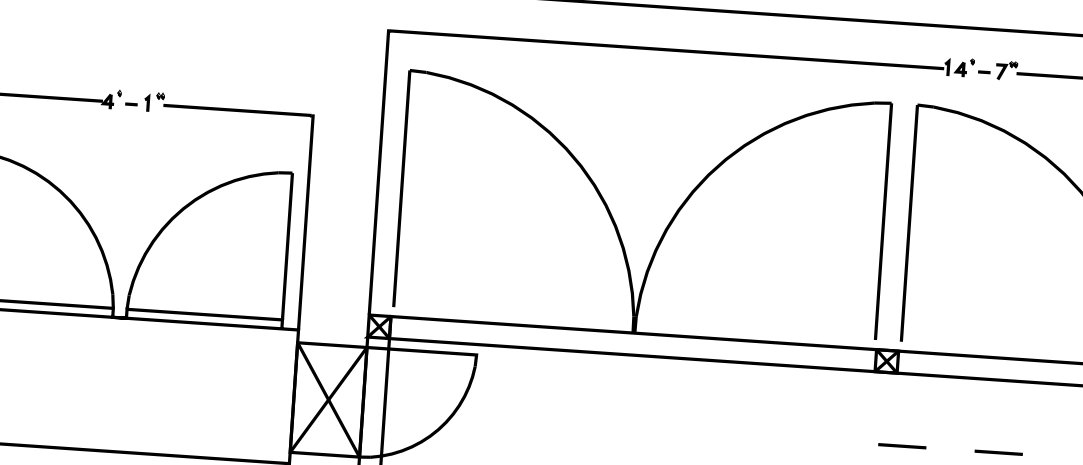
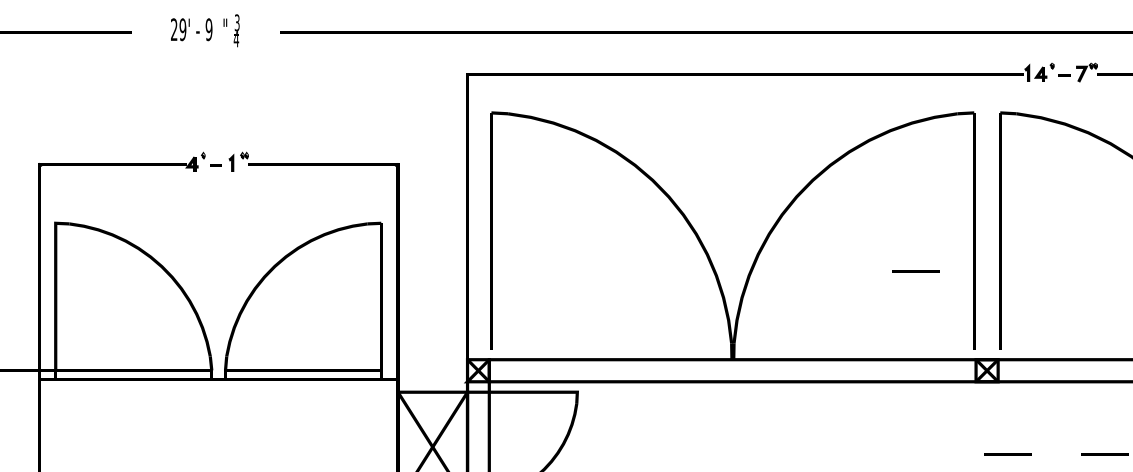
line: (822, 257) -> (915, 271), added

